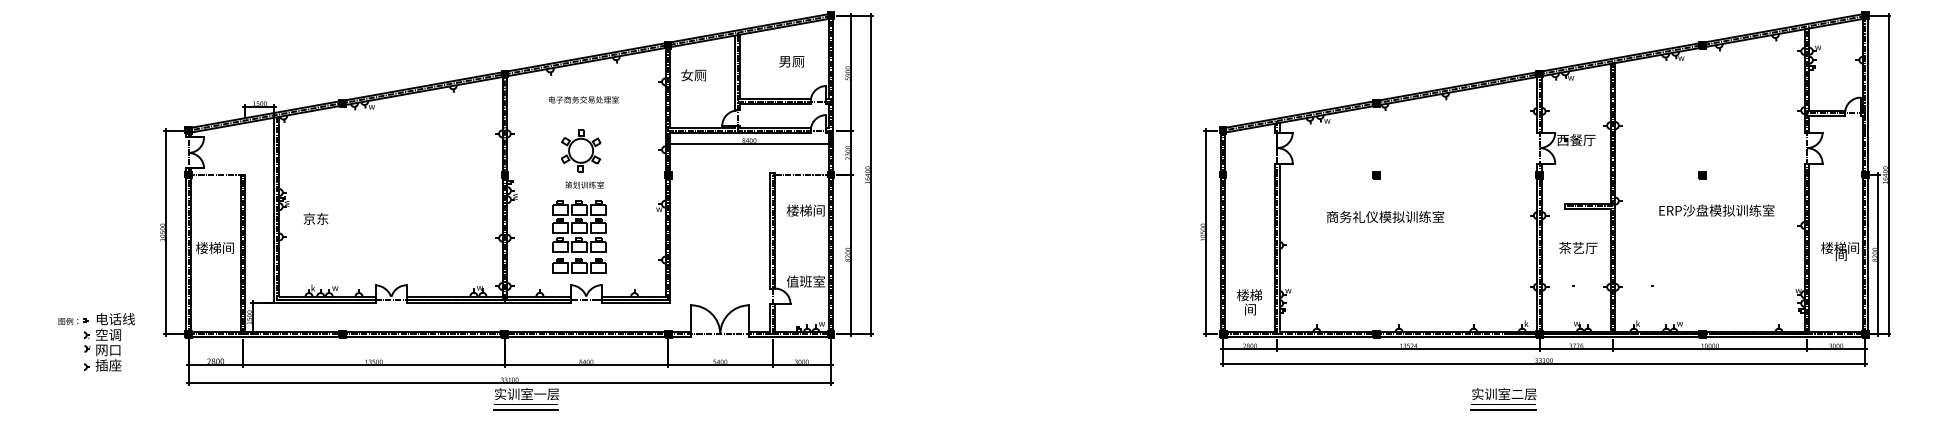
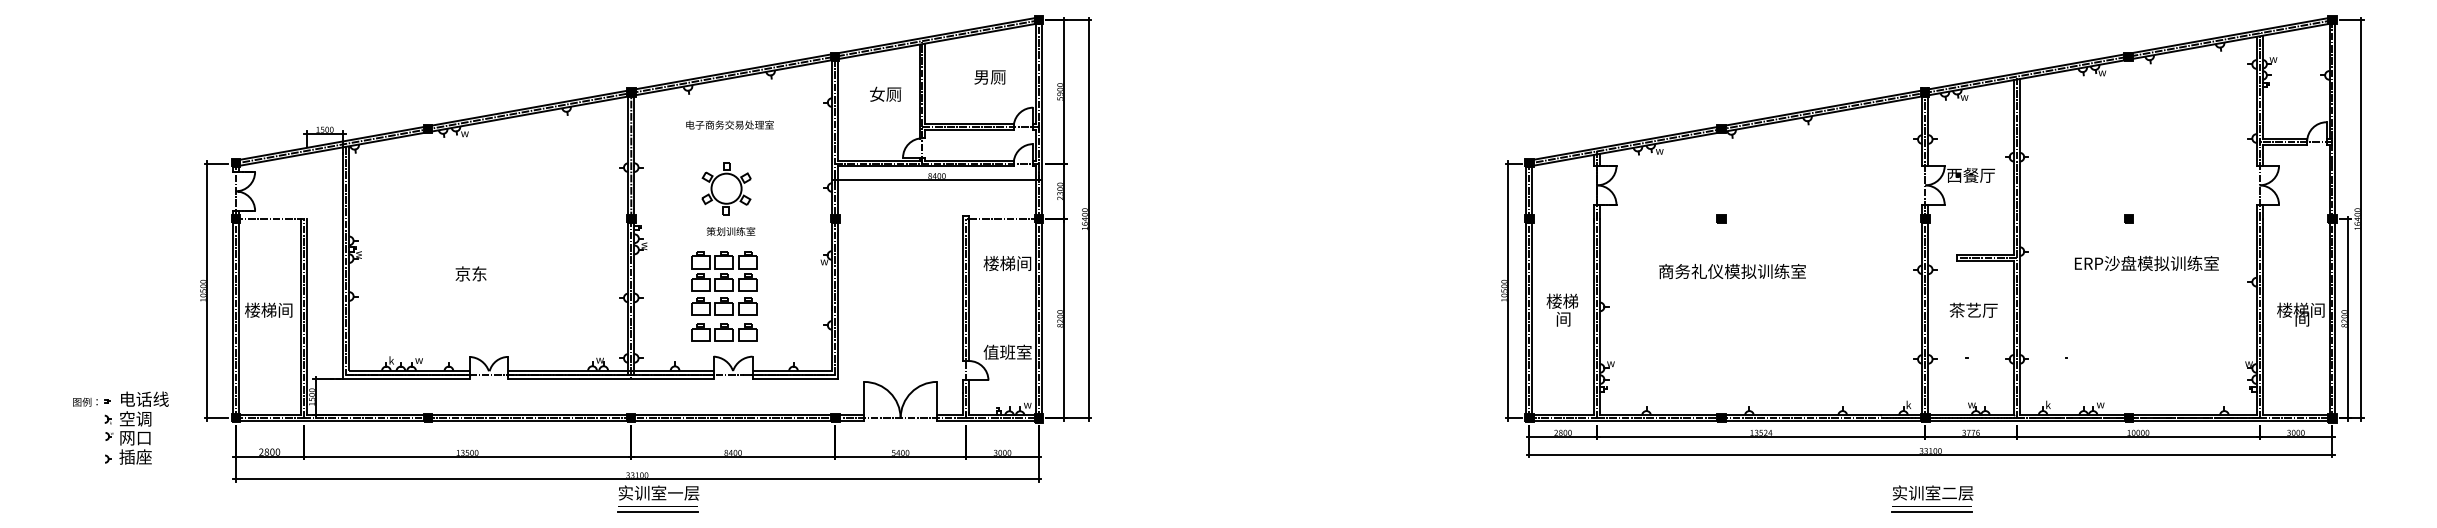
text: (693, 74) -> (885, 93), moved
text: (315, 218) -> (470, 273), moved
text: (1249, 301) -> (1562, 309), moved
part: (1503, 398) -> (1932, 498), moved

